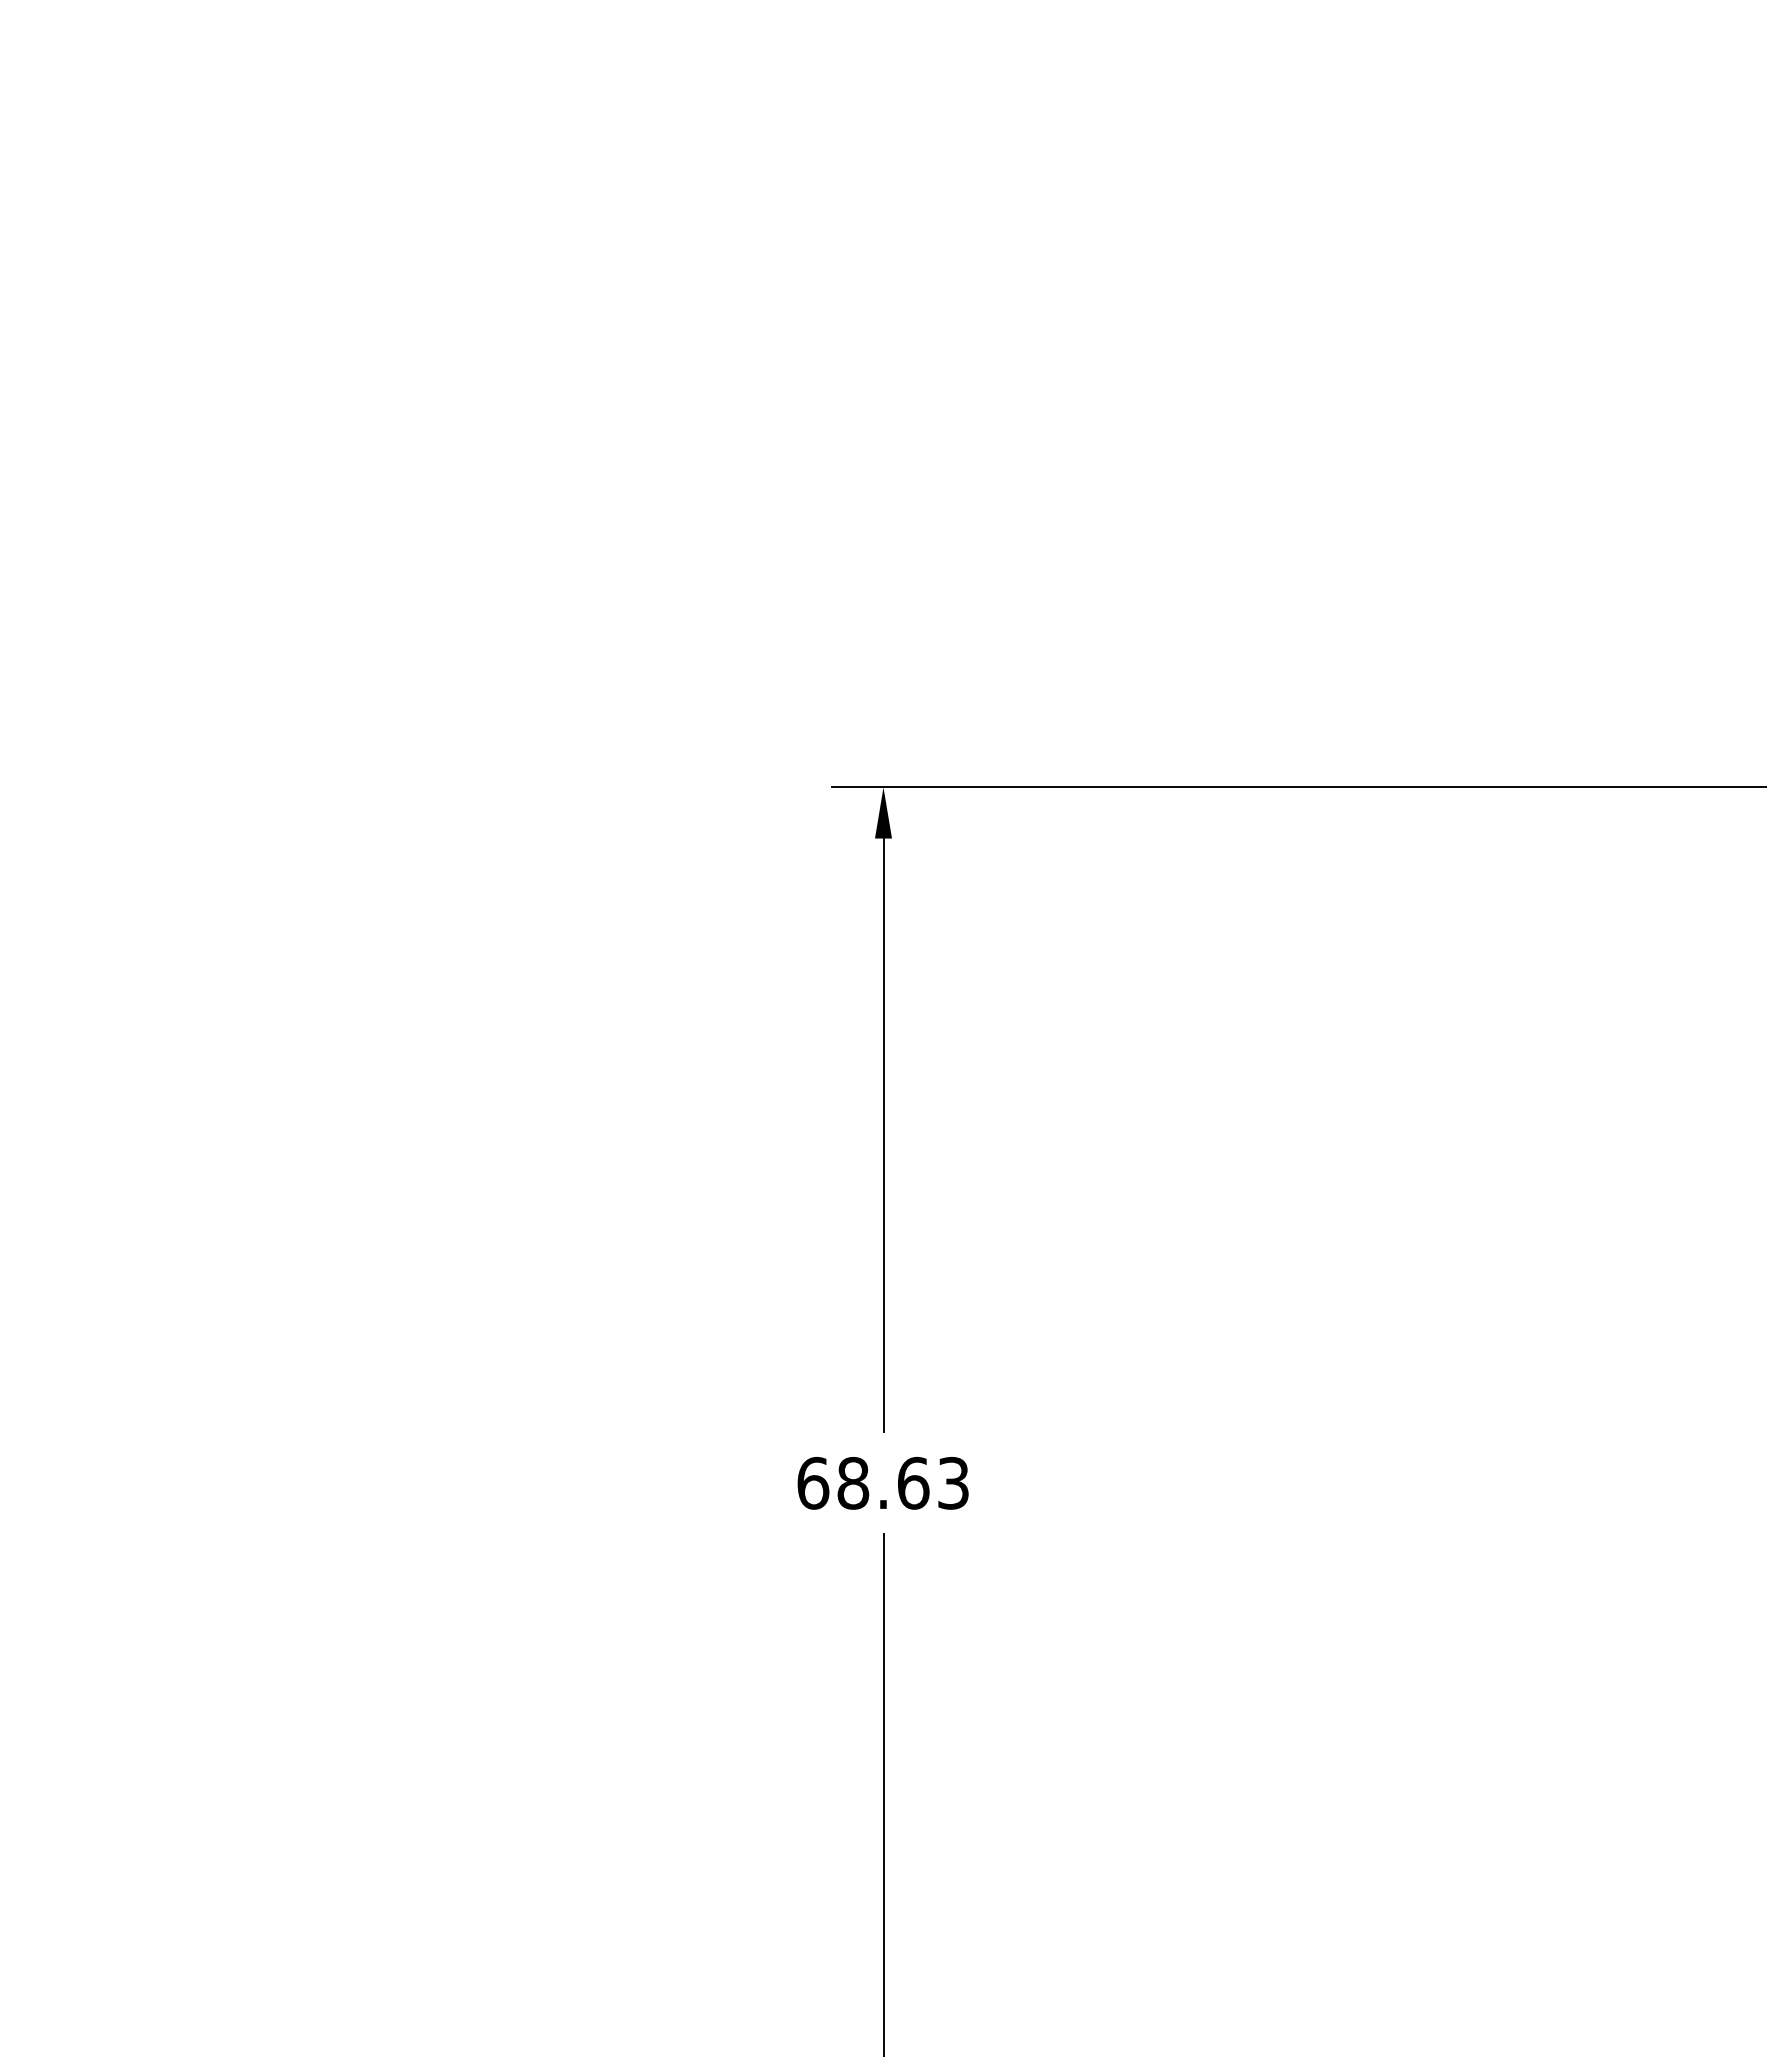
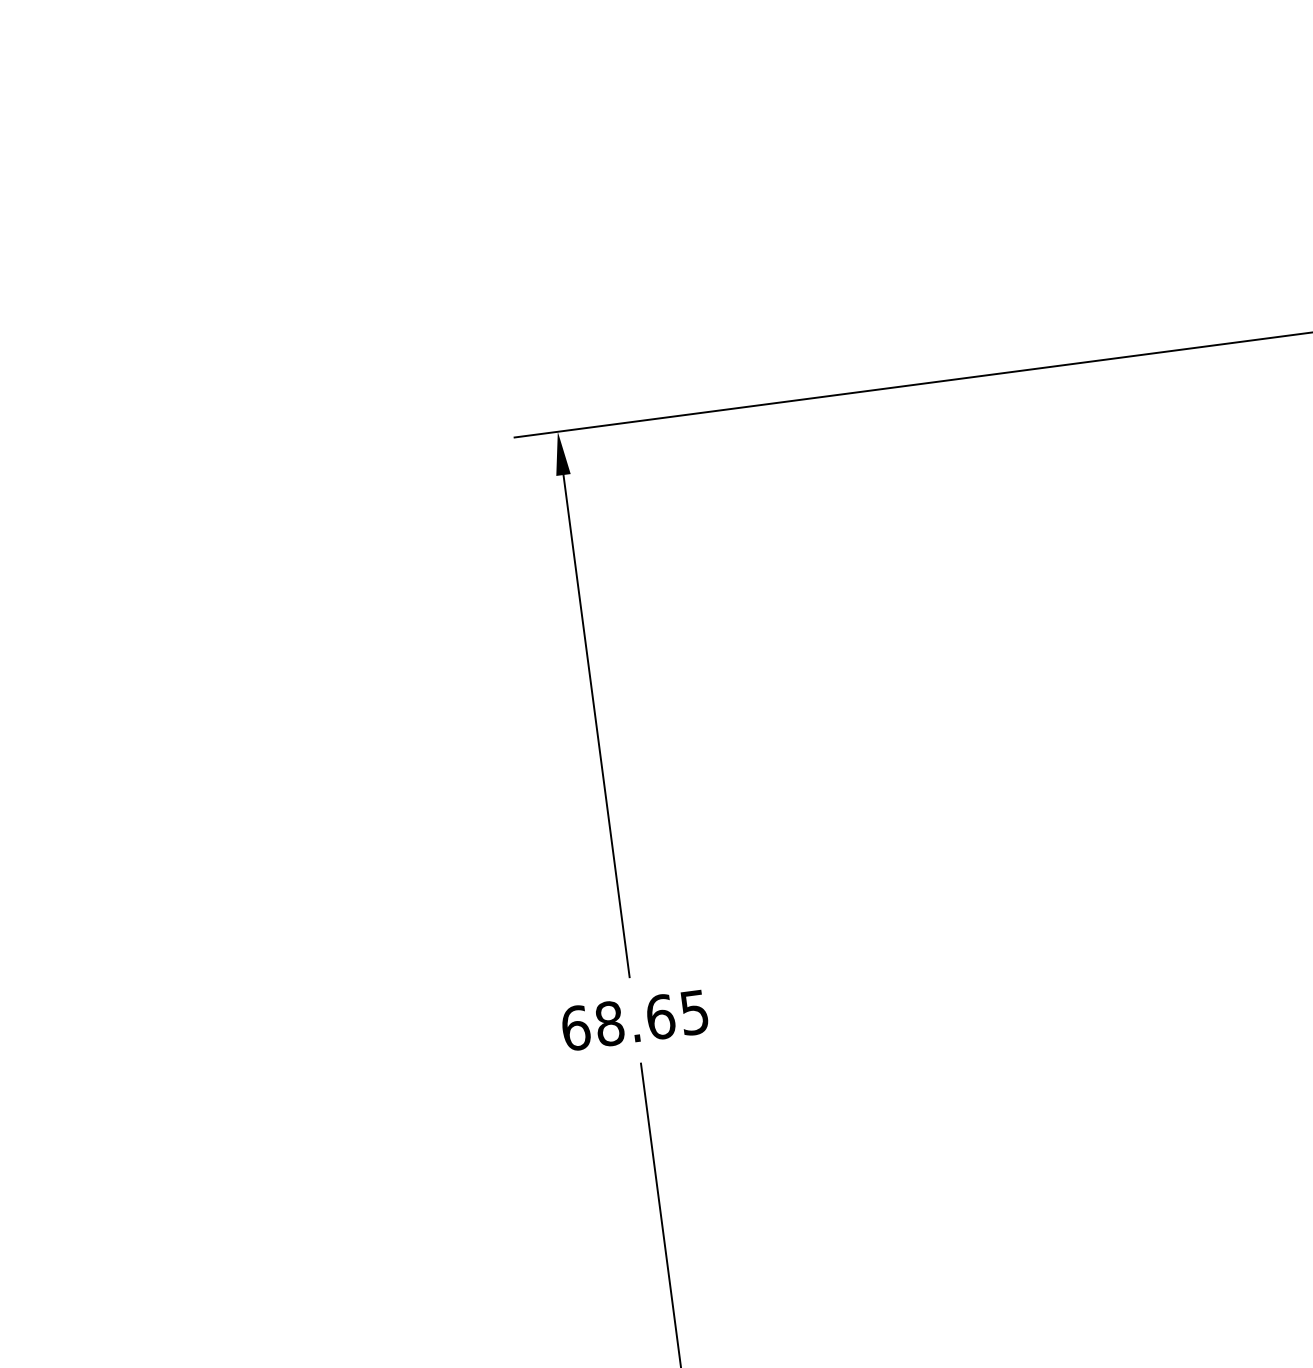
text: (953, 1482) -> (694, 1011), 68.63 -> 68.65

